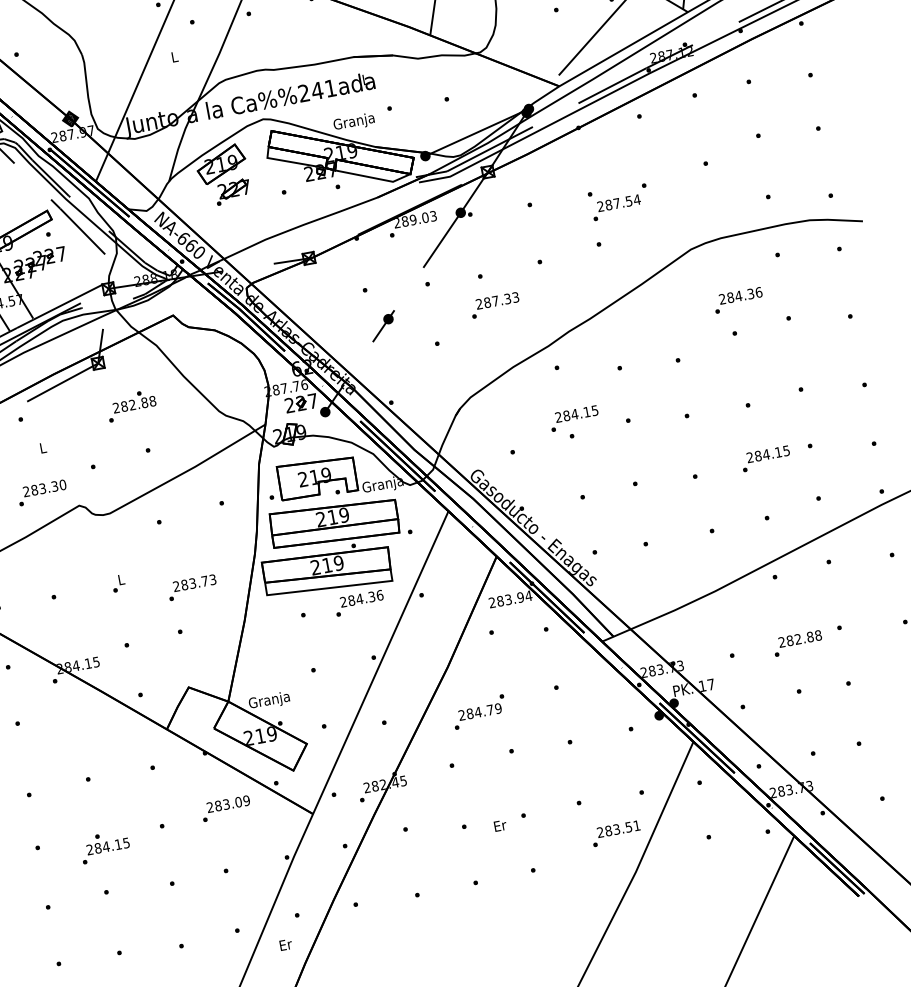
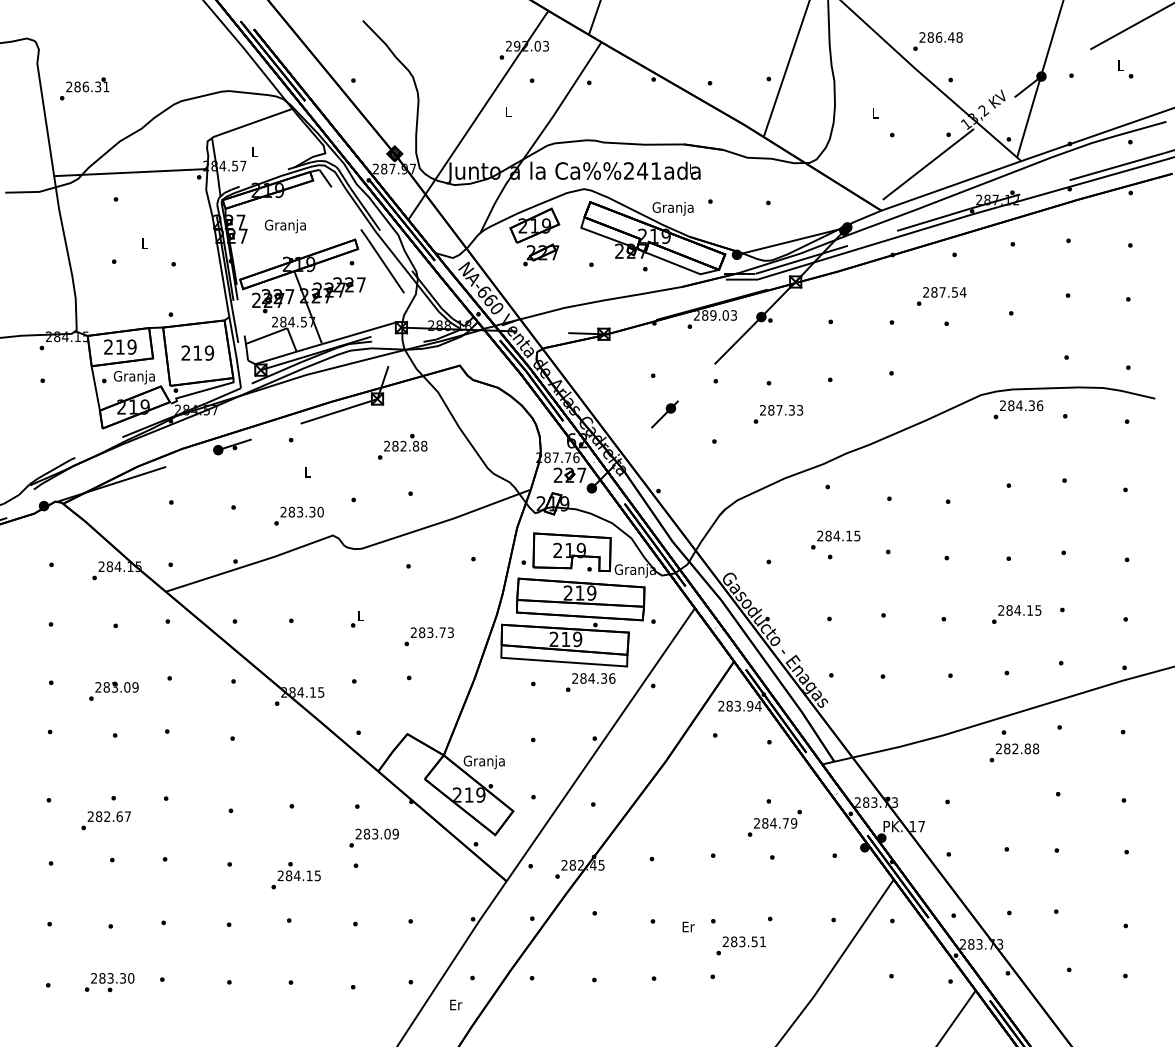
text: (616, 207) -> (941, 296), moved
text: (738, 300) -> (1018, 409), moved
text: (797, 643) -> (1014, 752), moved
text: (479, 712) -> (774, 823), moved
text: (225, 808) -> (373, 837), moved
text: (615, 833) -> (740, 945), moved

